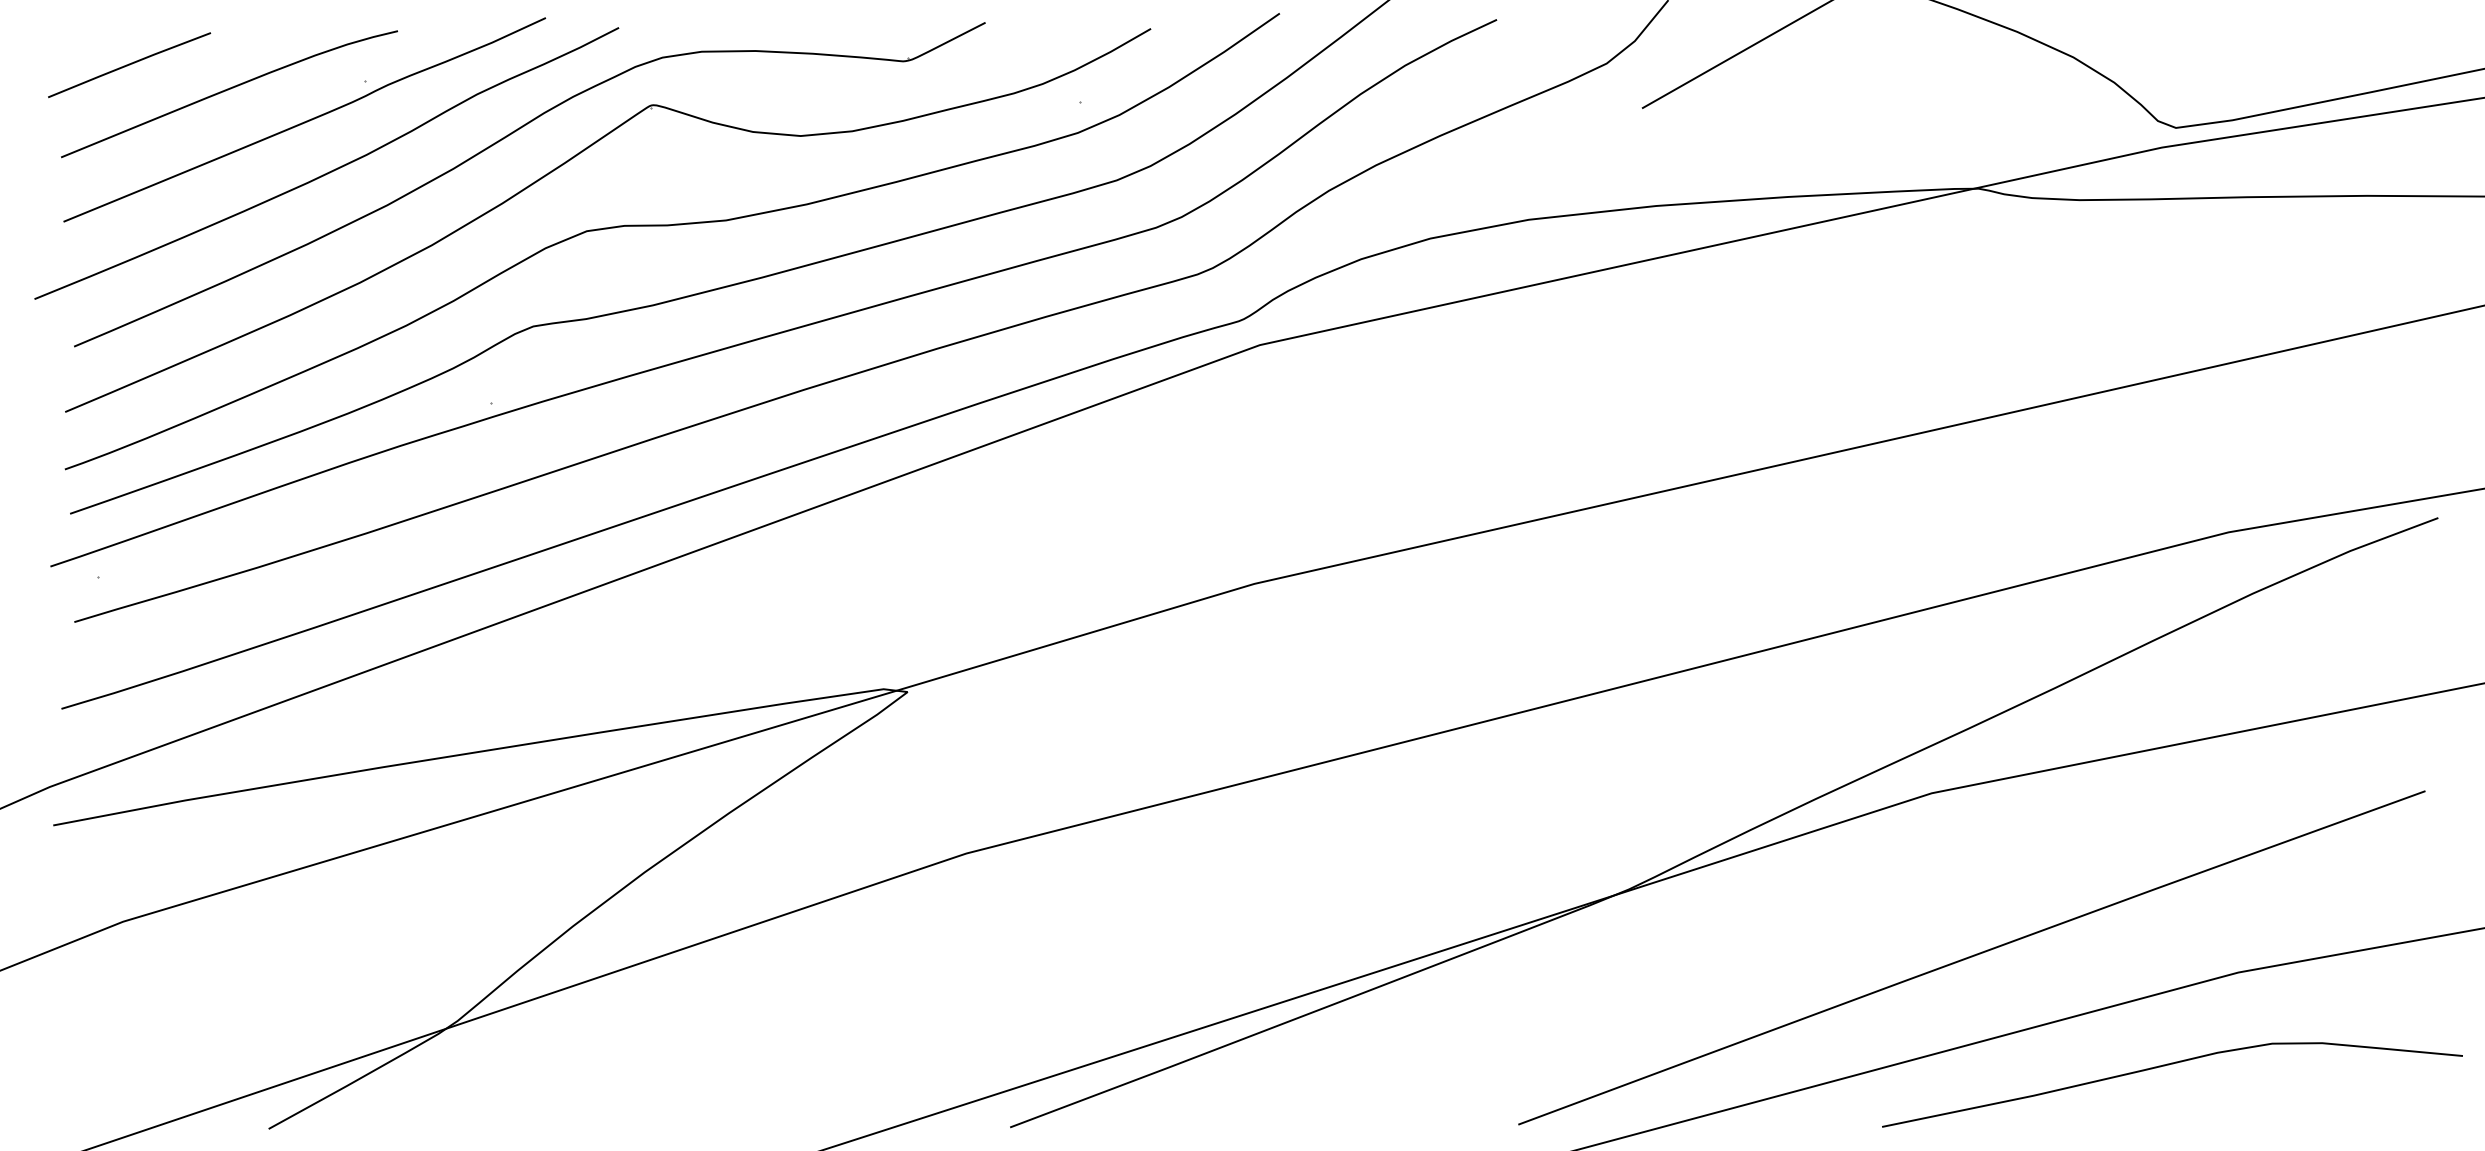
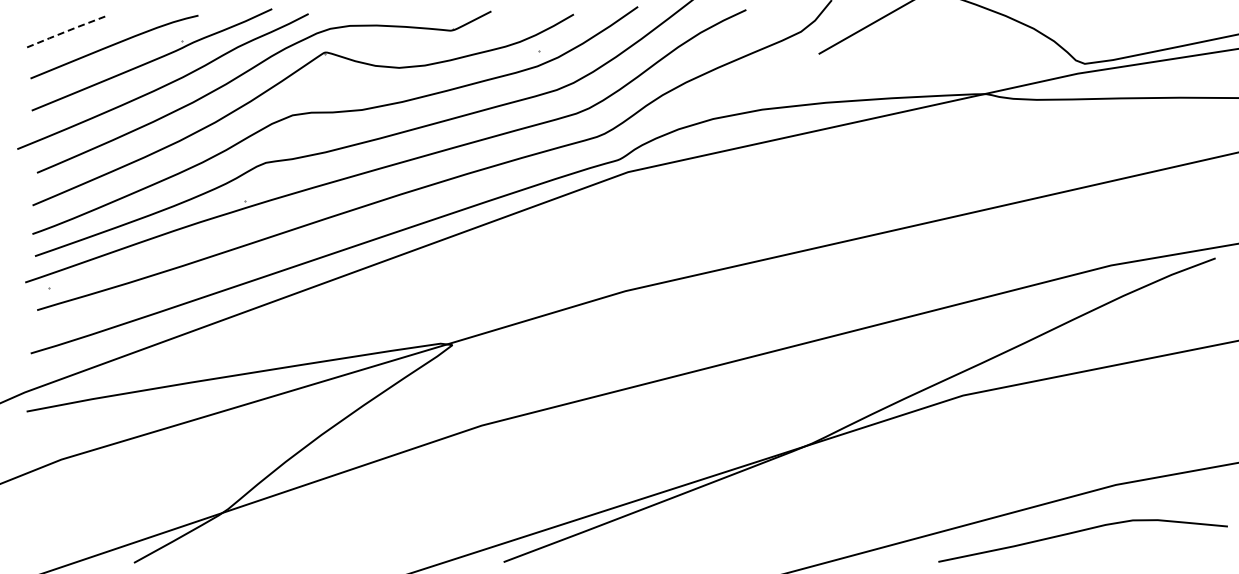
line: (129, 64) -> (64, 32), solid -> dashed
line: (1972, 957) -> (983, 477), removed

